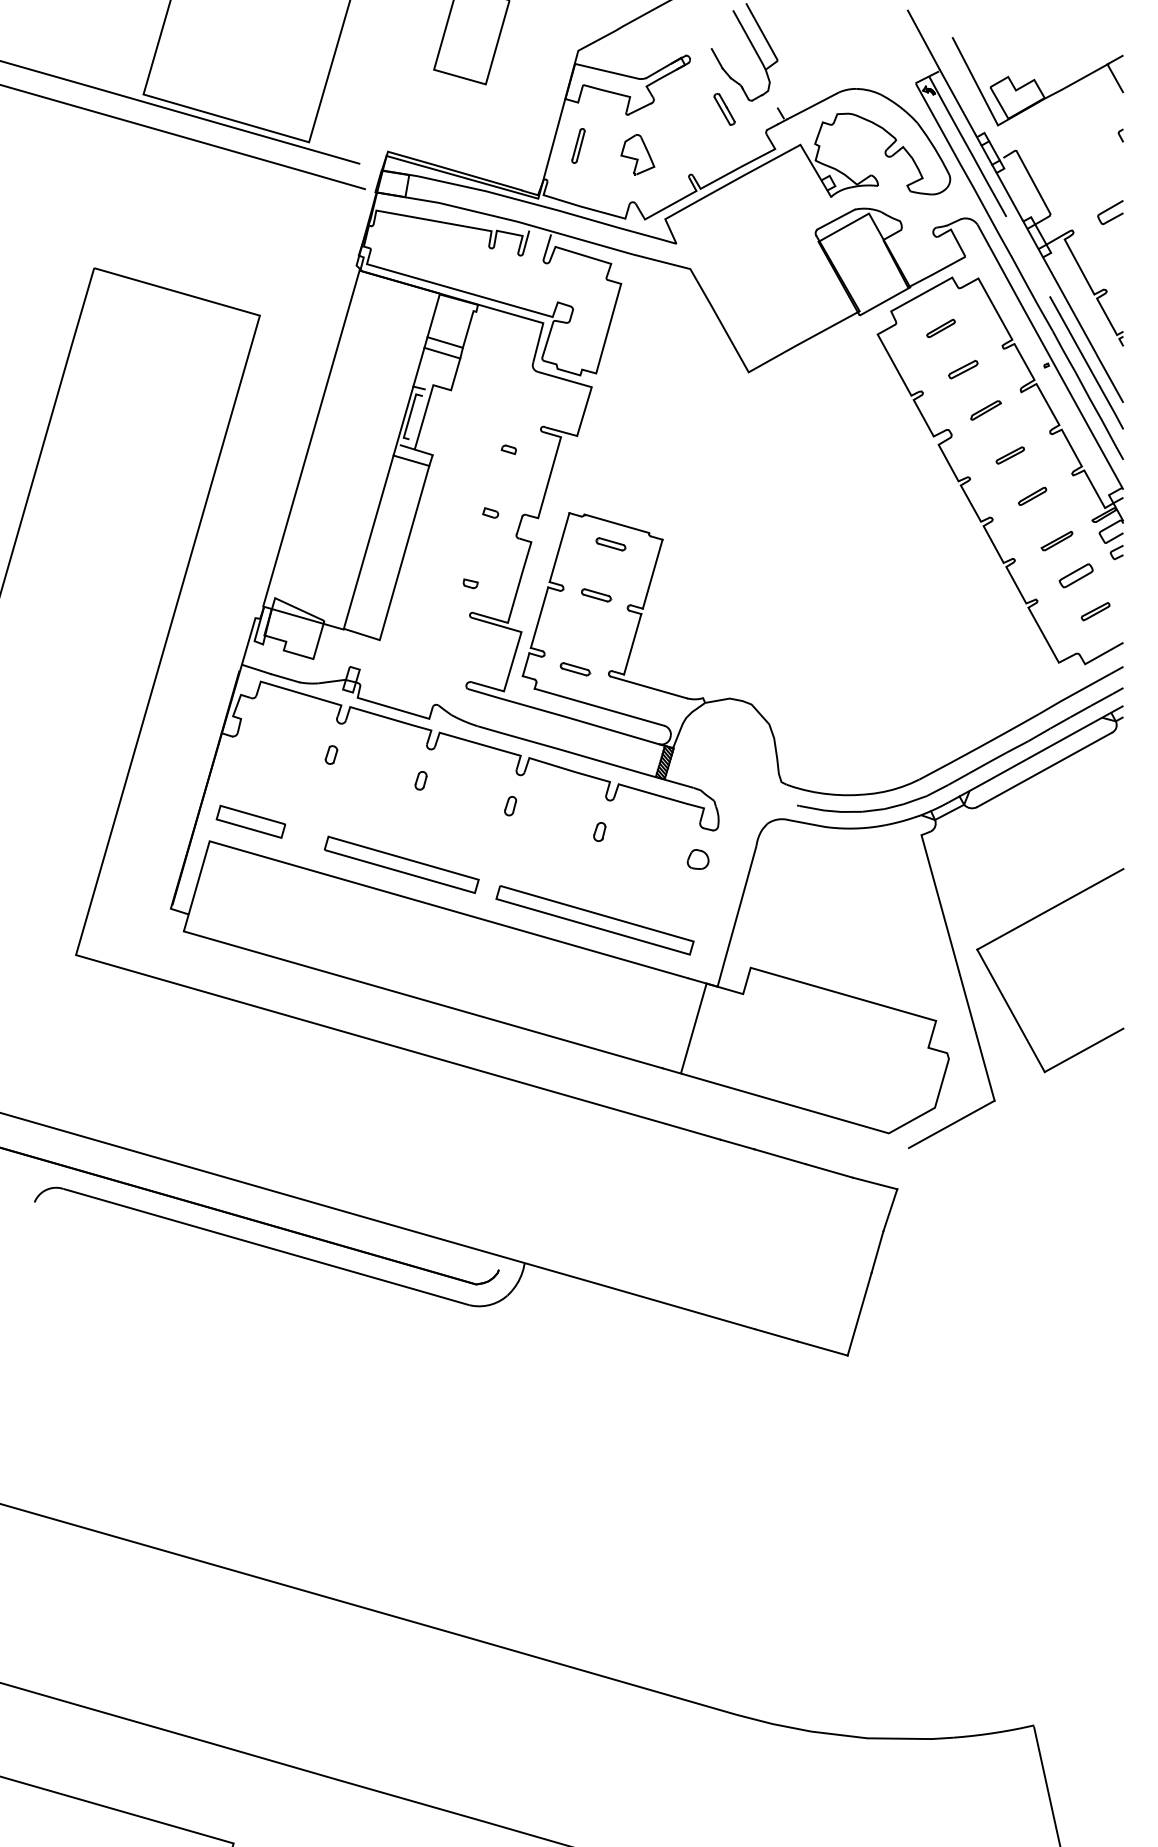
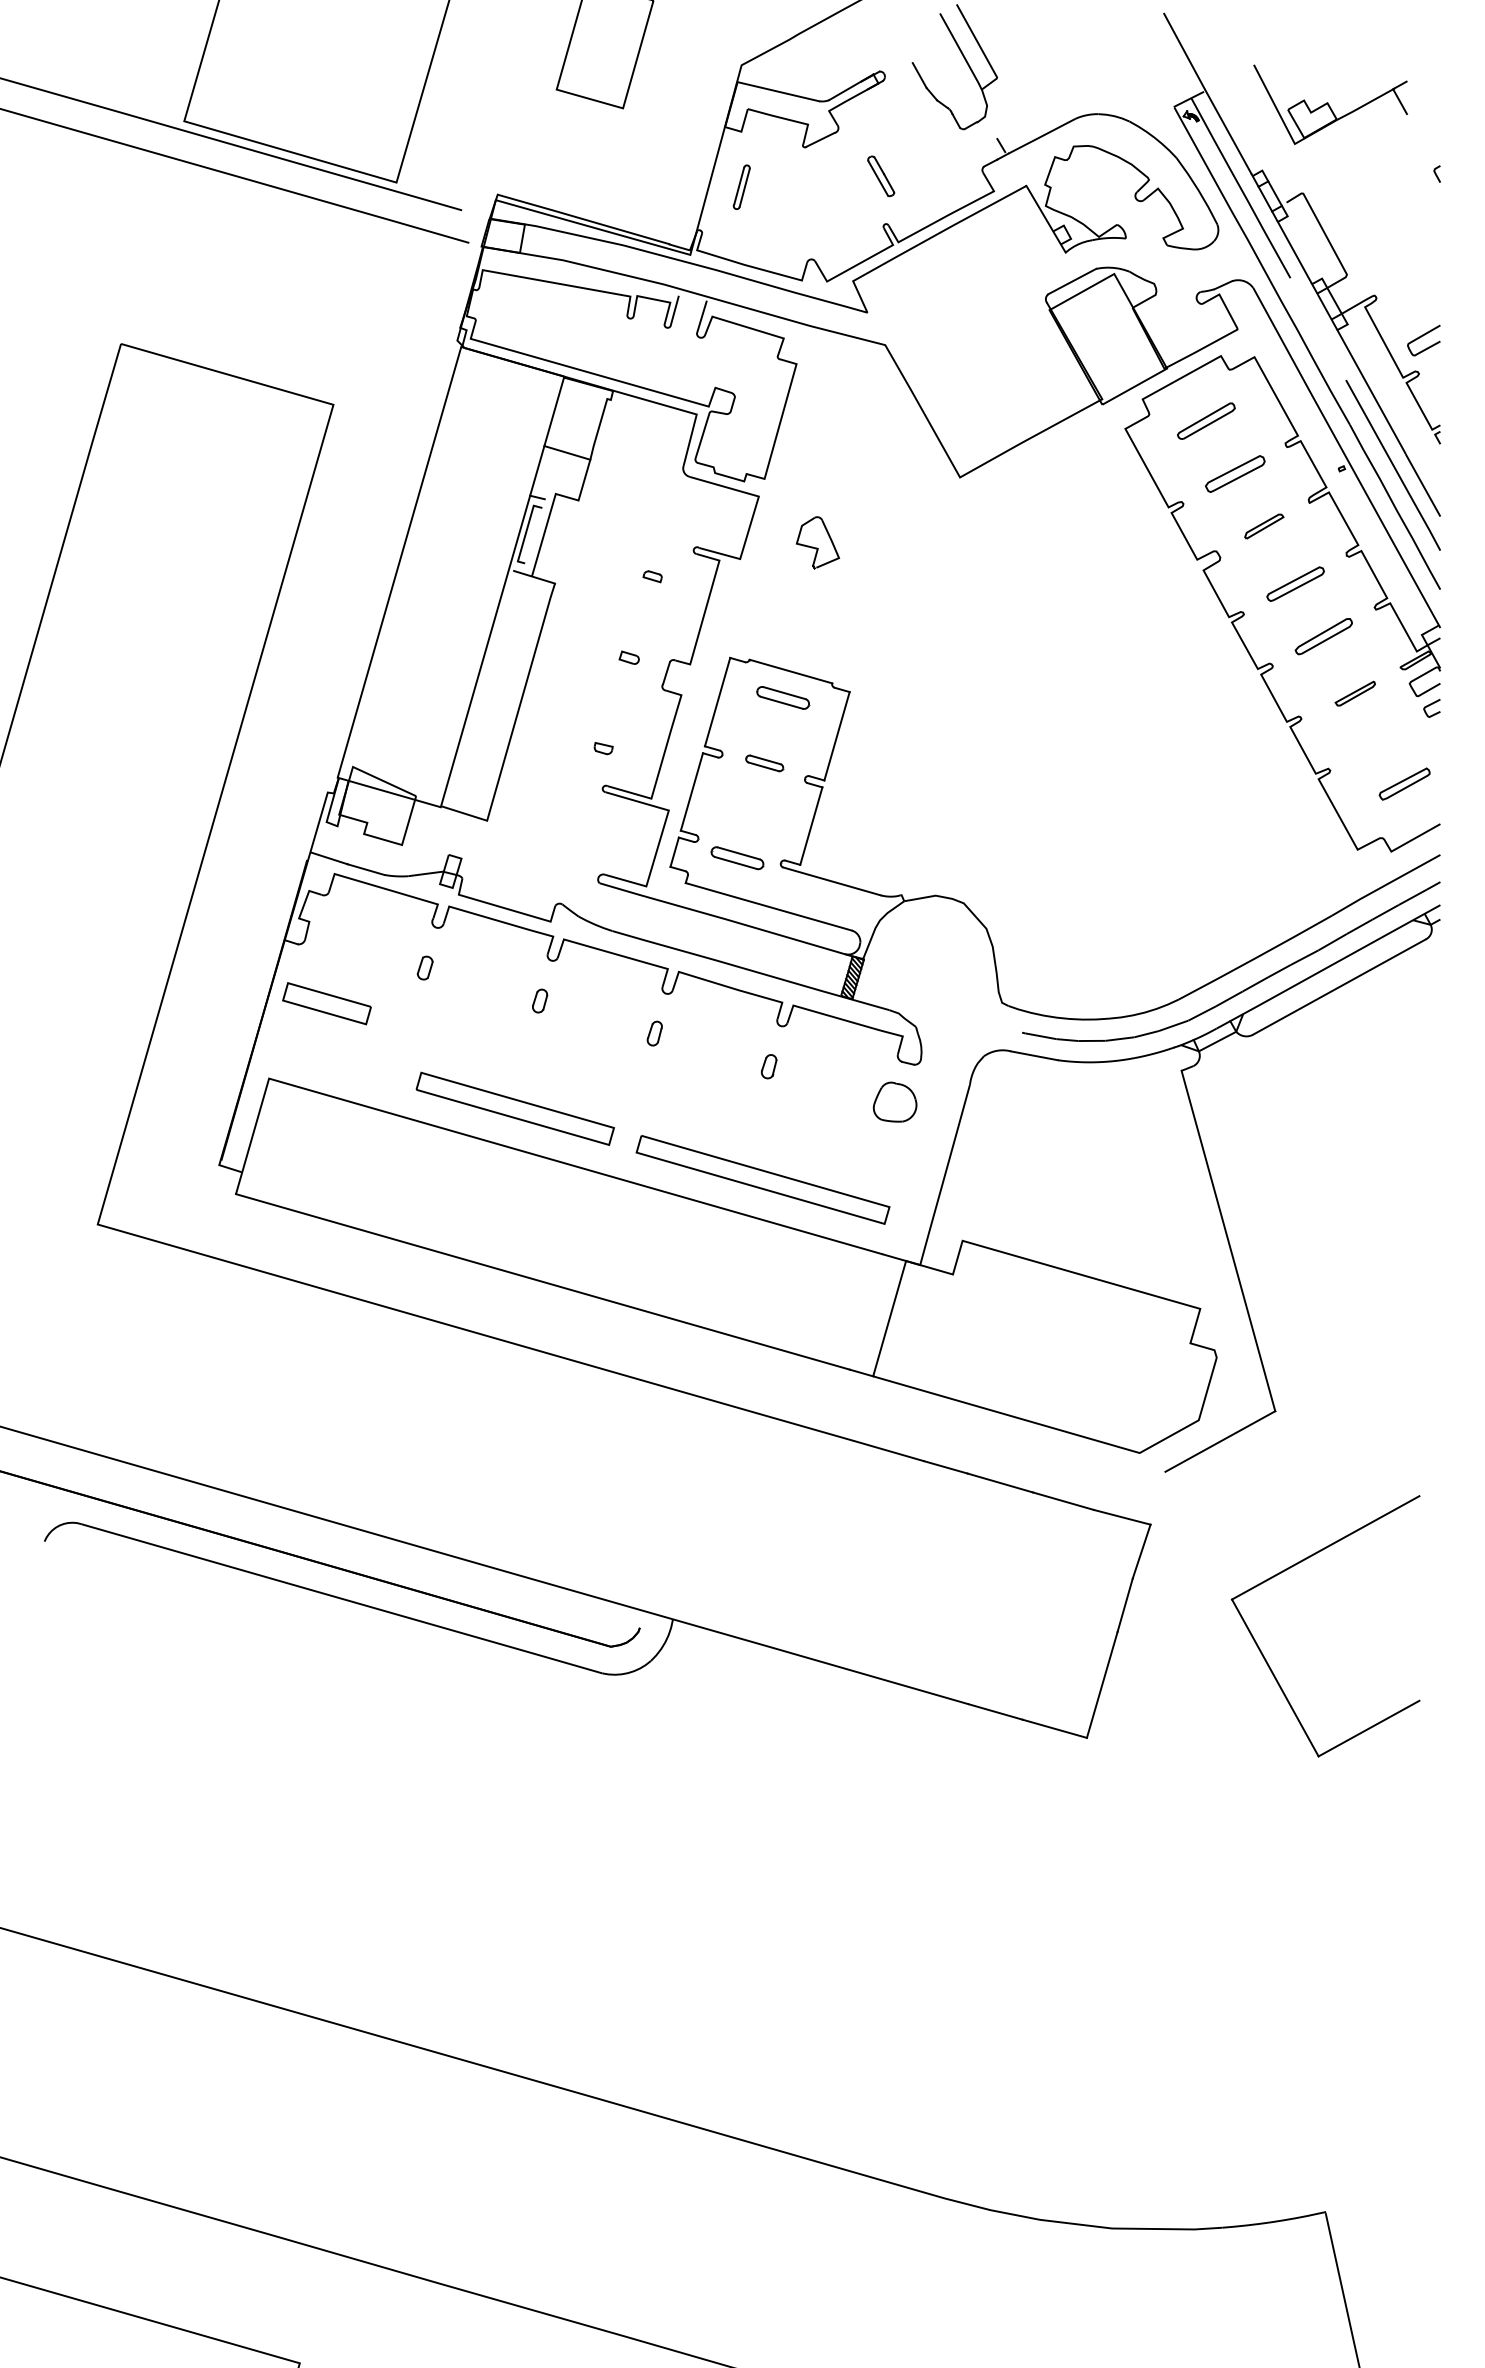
part: (1037, 81) -> (1330, 104), size x0.7
part: (724, 109) -> (881, 176), moved
part: (637, 154) -> (817, 542), moved
curve: (1108, 210) -> (1421, 337), moved
part: (940, 328) -> (1206, 421), size x1.6
line: (444, 342) -> (570, 439), removed
part: (962, 369) -> (1234, 473), size x1.6
part: (1009, 455) -> (1294, 583), size x1.6
line: (411, 460) -> (527, 590), removed
part: (1032, 496) -> (1323, 636), size x1.6
part: (610, 543) -> (783, 697), size x1.4
part: (1075, 575) -> (1379, 737), removed
part: (1095, 611) -> (1404, 784), size x1.4
part: (575, 668) -> (737, 857), size x1.4
part: (250, 821) -> (326, 1003), moved
part: (698, 859) -> (895, 1101), size x1.6
part: (1025, 923) -> (1294, 1566), moved

